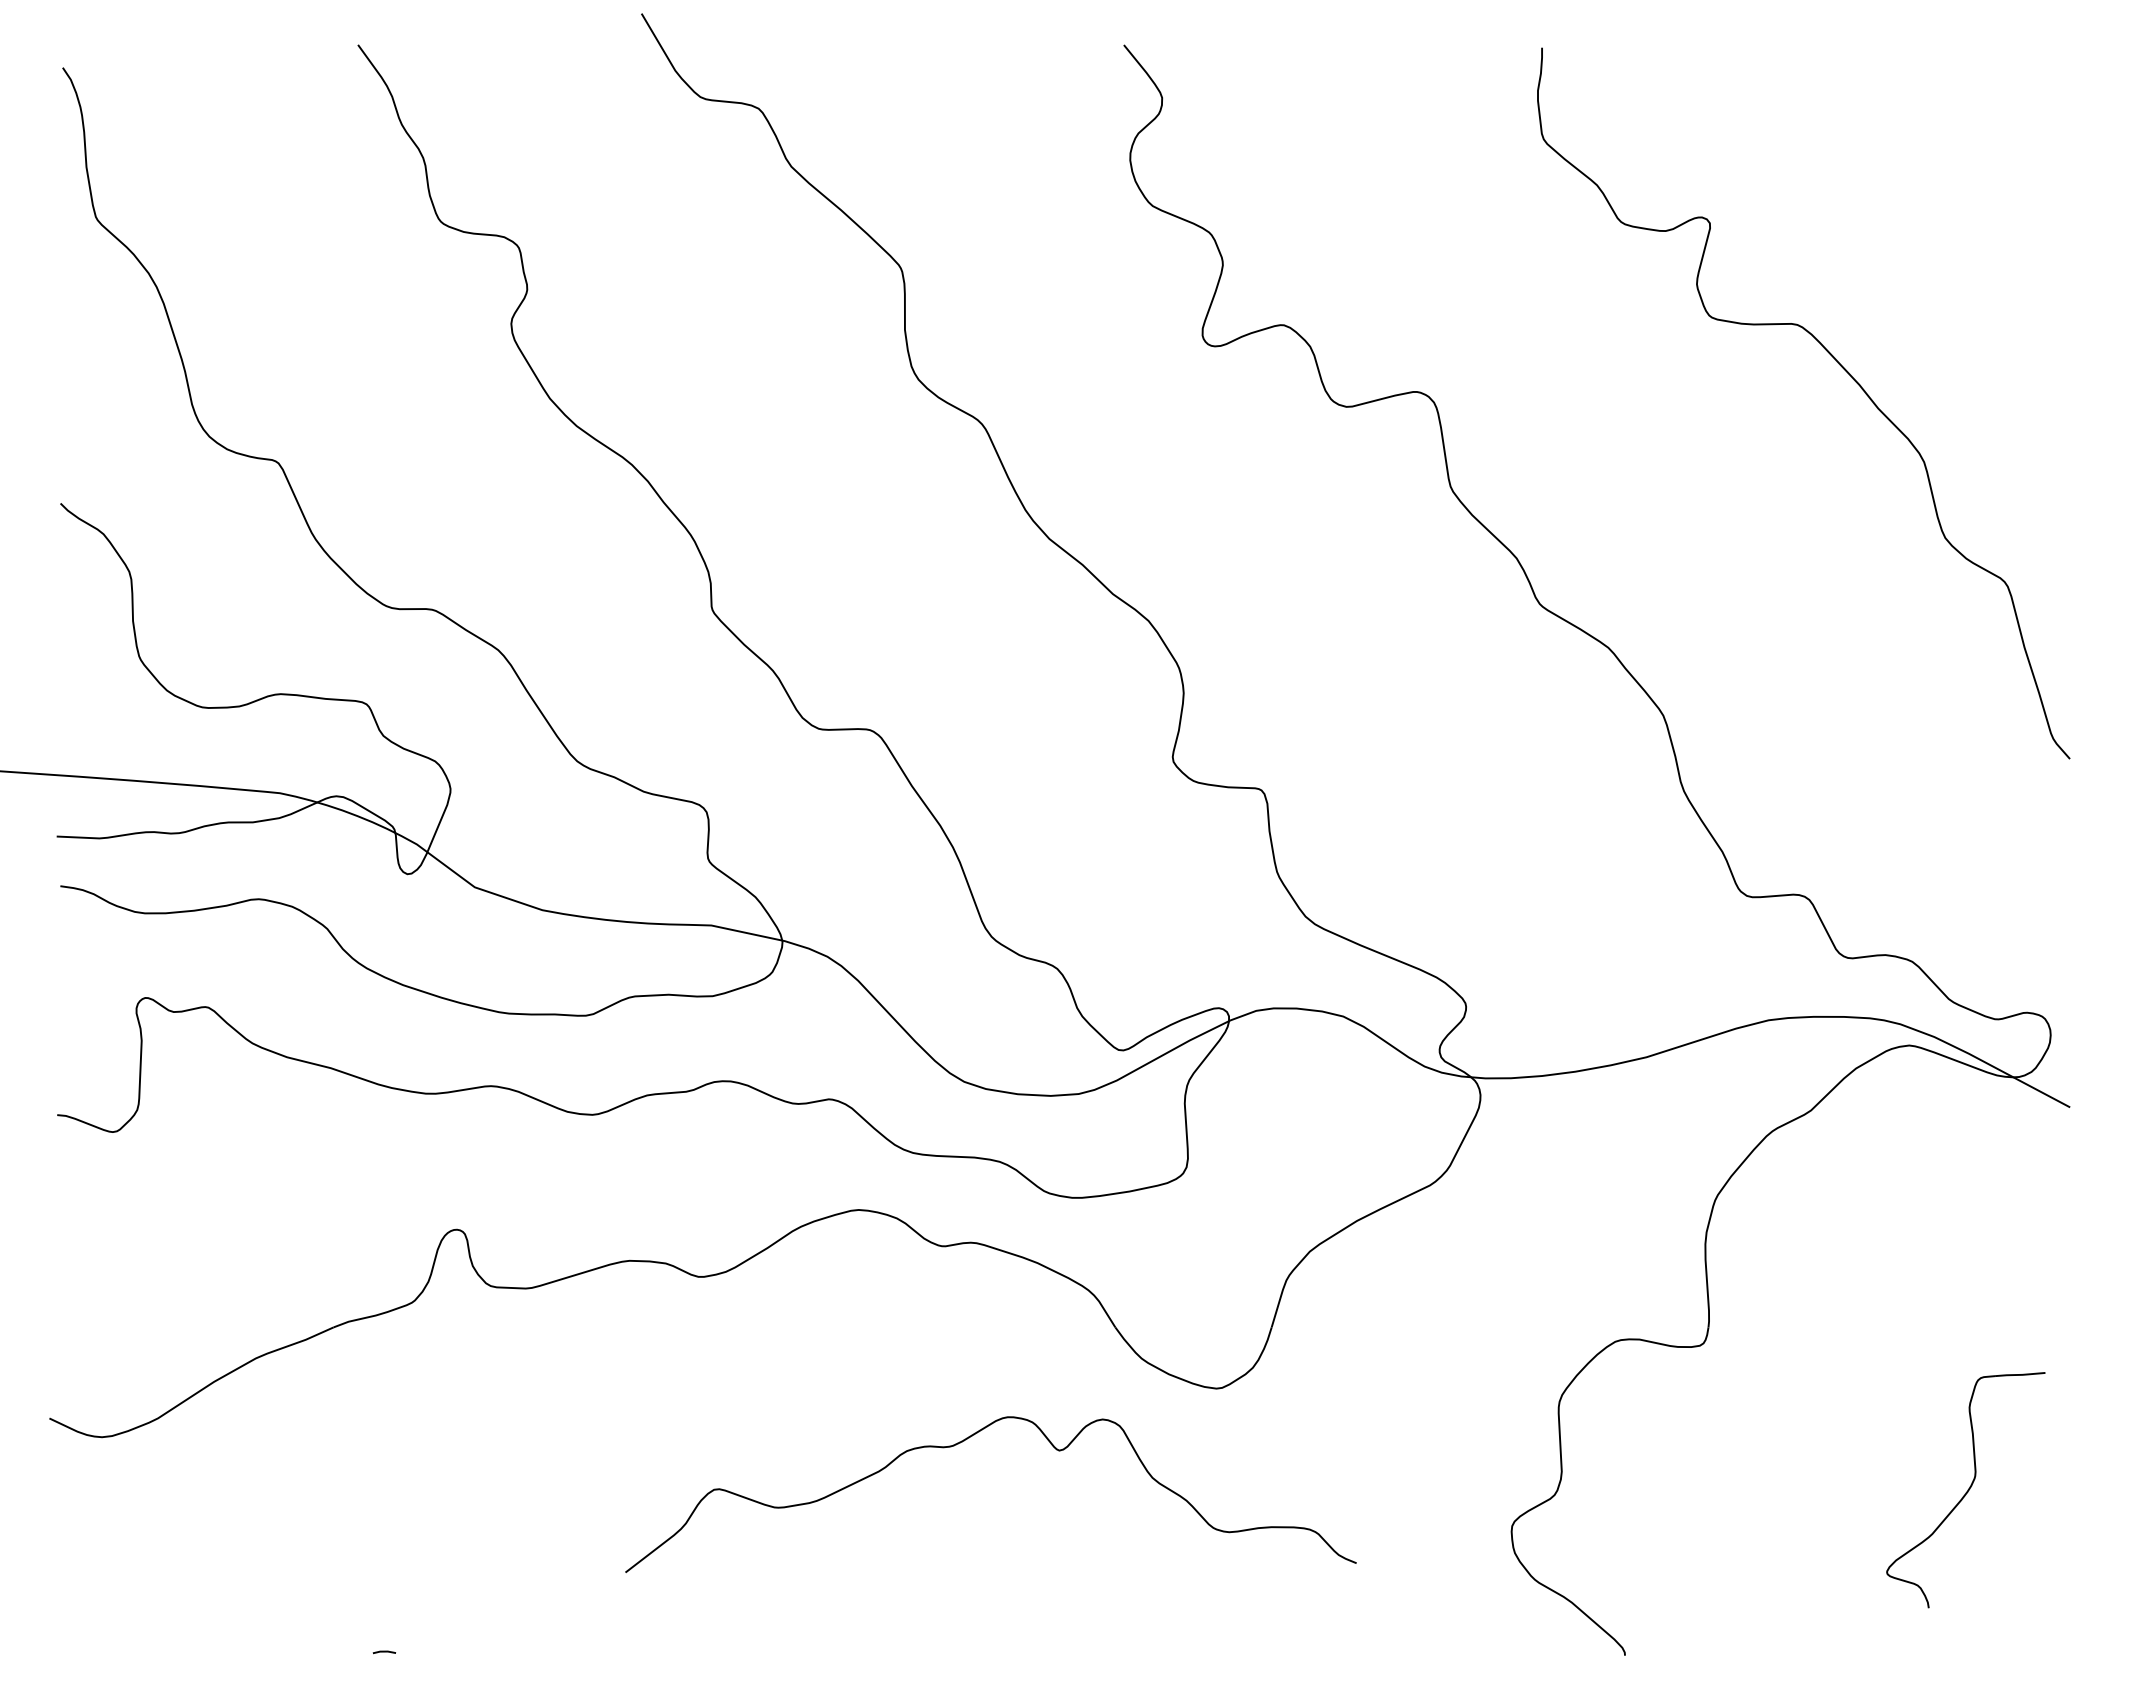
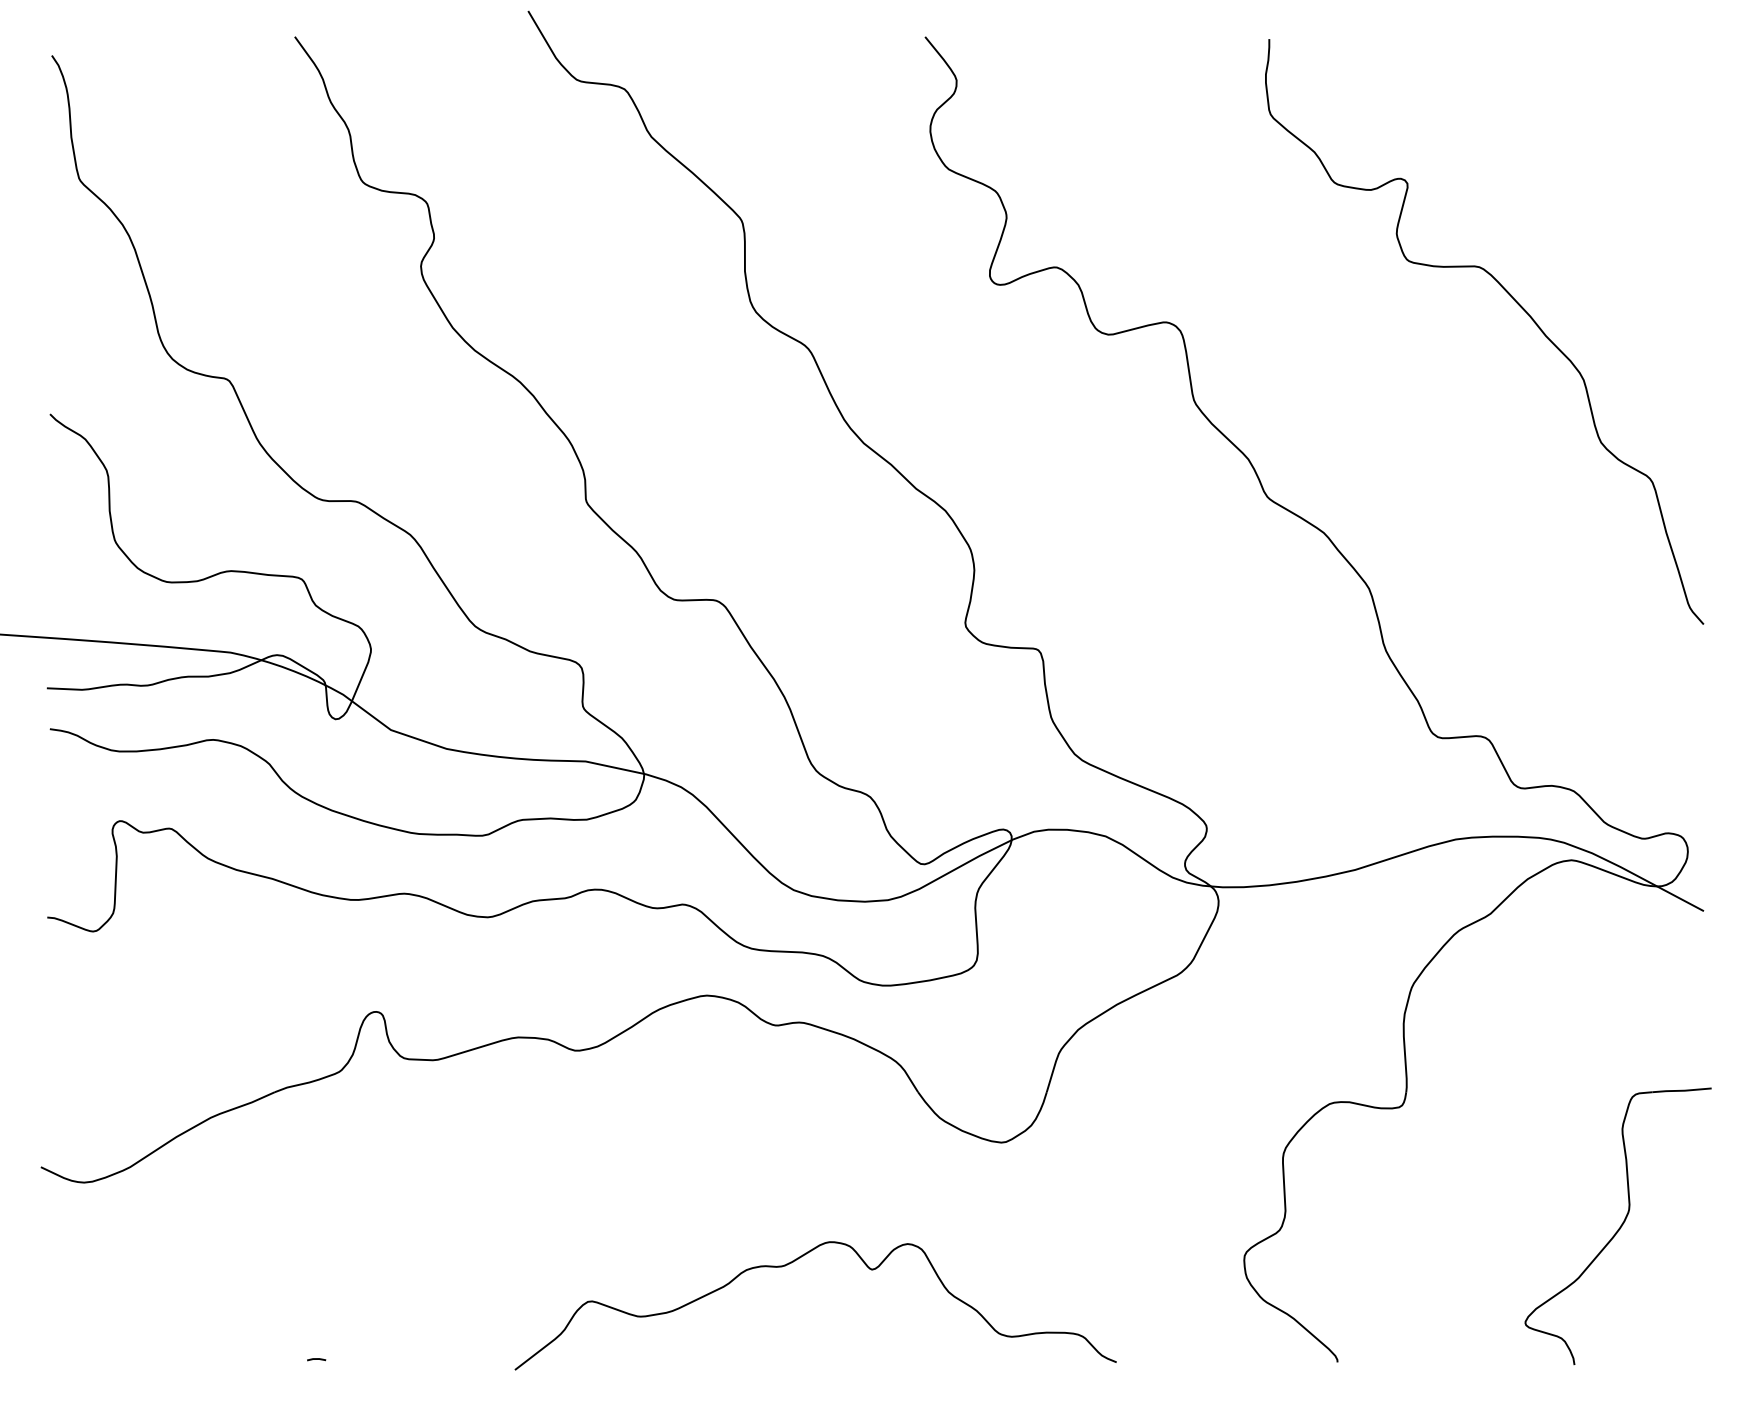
curve: (963, 1441) -> (793, 1262), moved
part: (1965, 1489) -> (1617, 1225), size x1.43

